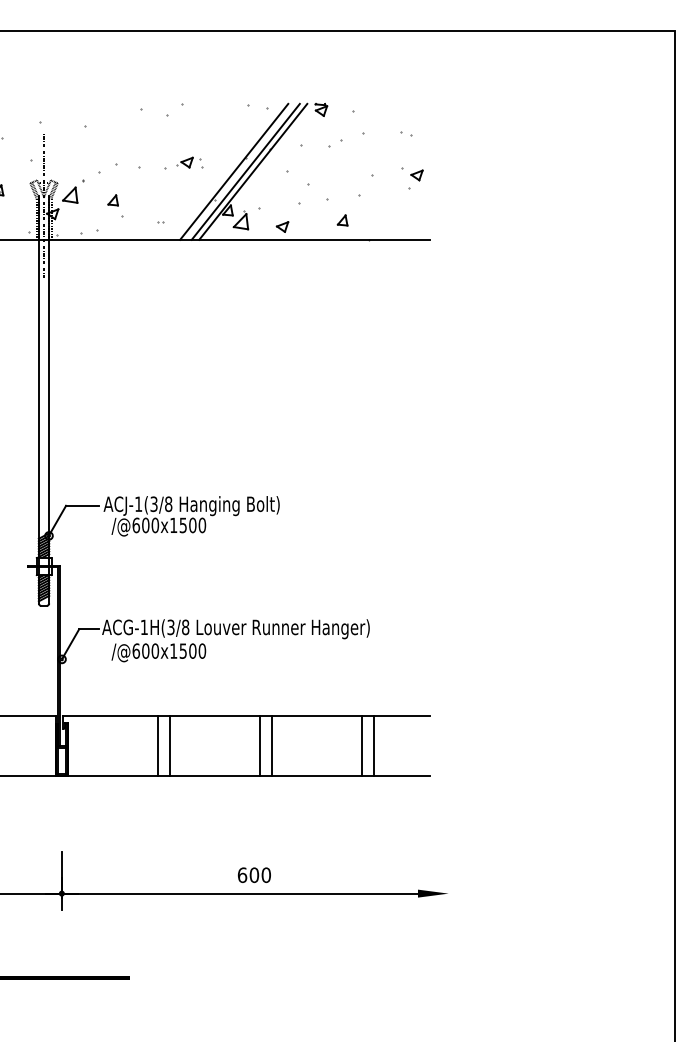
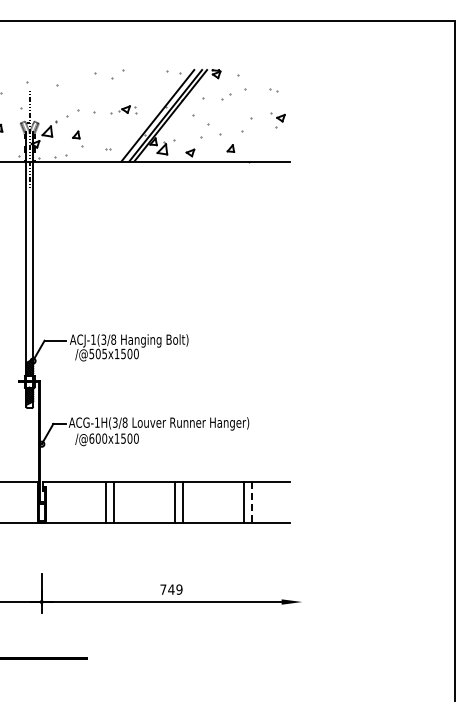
text: (146, 524) -> (98, 353), /@600x1500 -> /@505x1500
line: (373, 745) -> (251, 502), solid -> dashed
text: (254, 875) -> (171, 589), 600 -> 749

